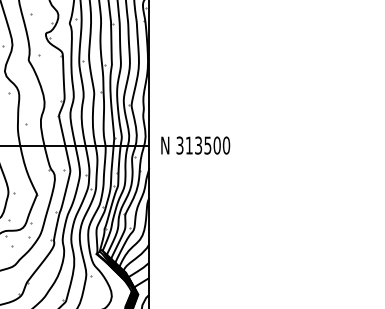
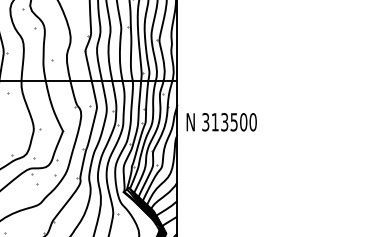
text: (195, 145) -> (221, 122), moved

